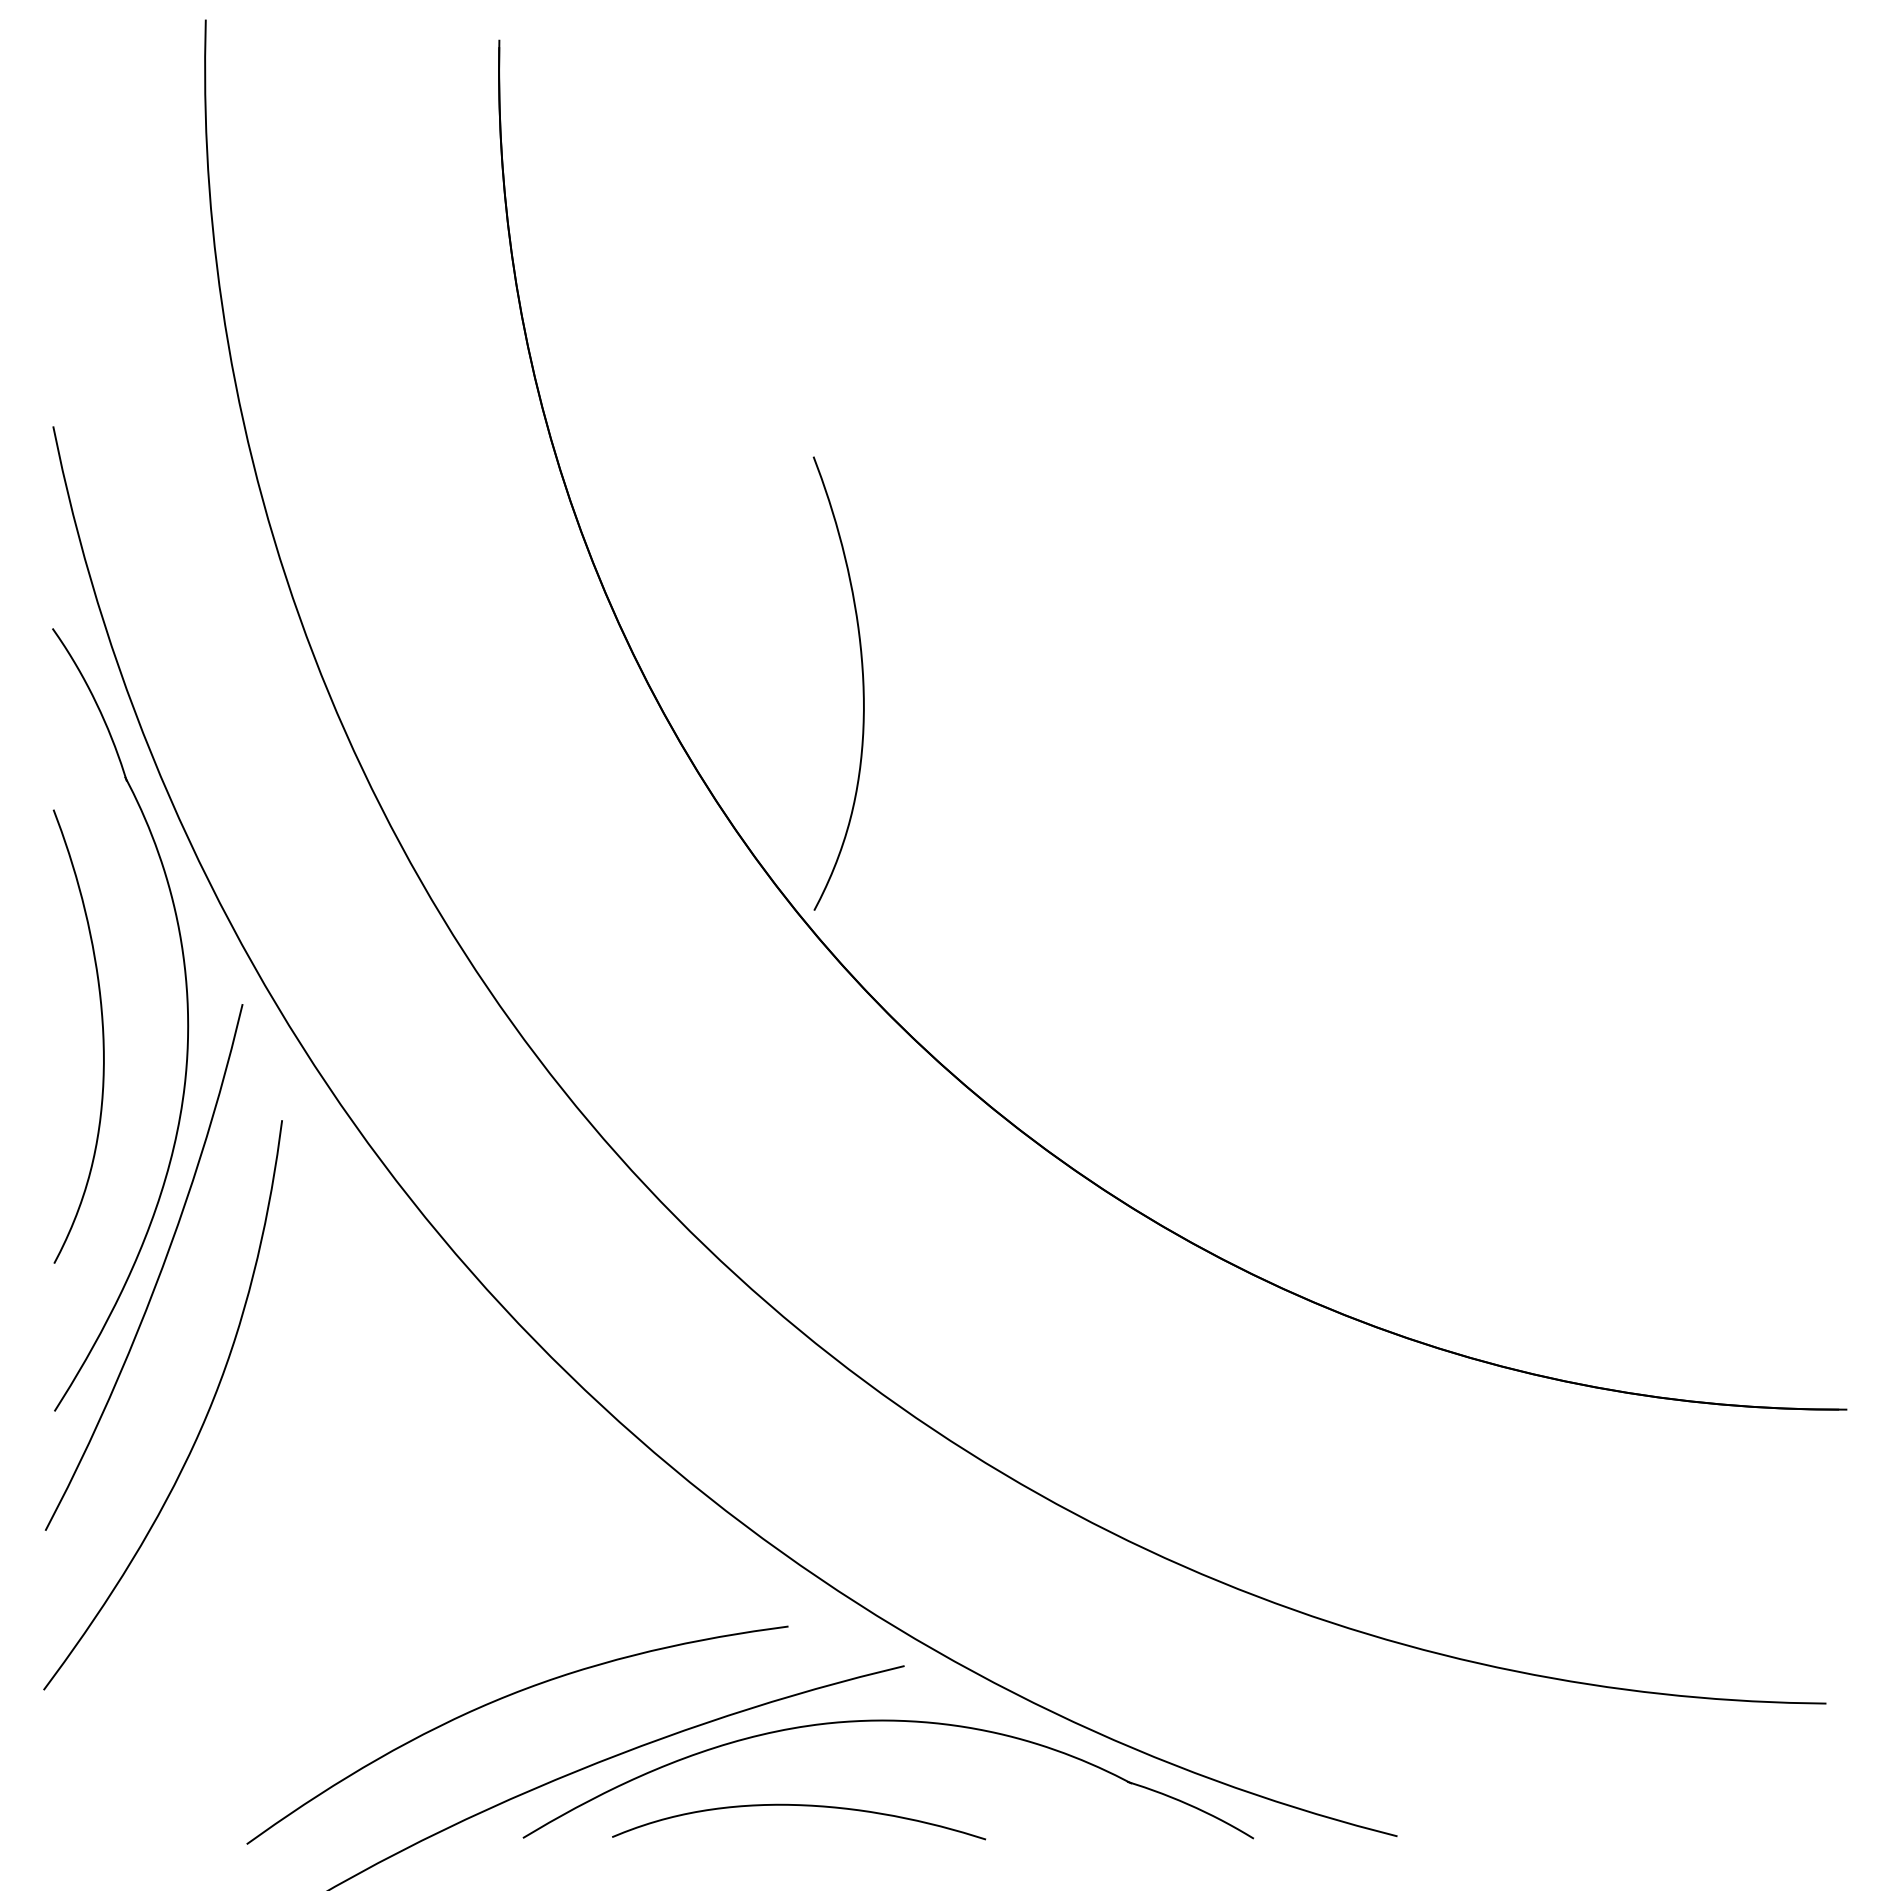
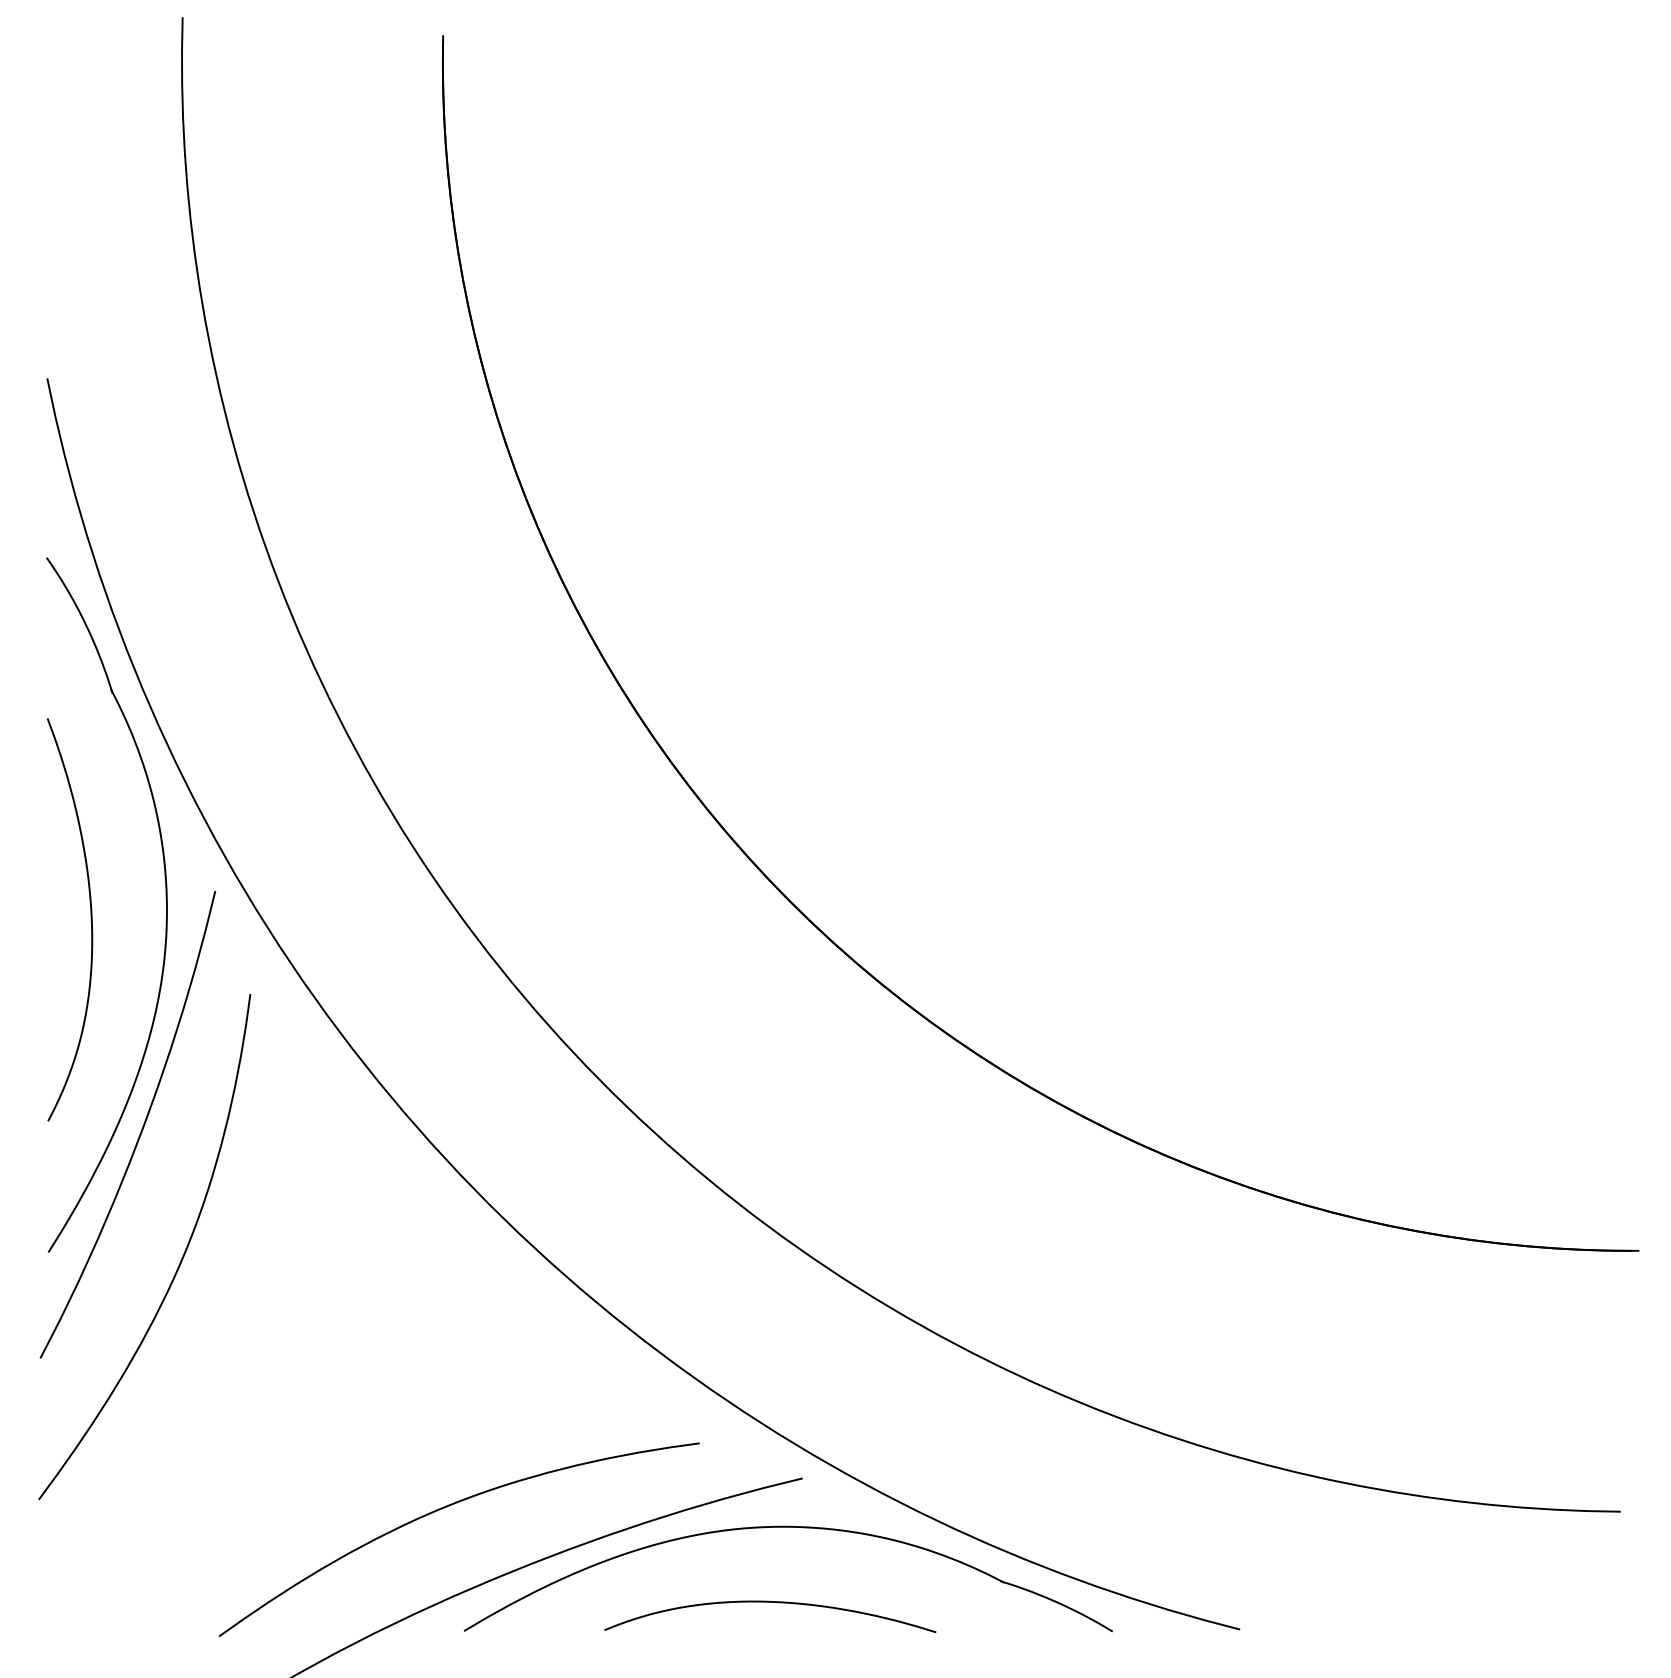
curve: (862, 683) -> (765, 606), removed
curve: (800, 1806) -> (771, 1603), moved

